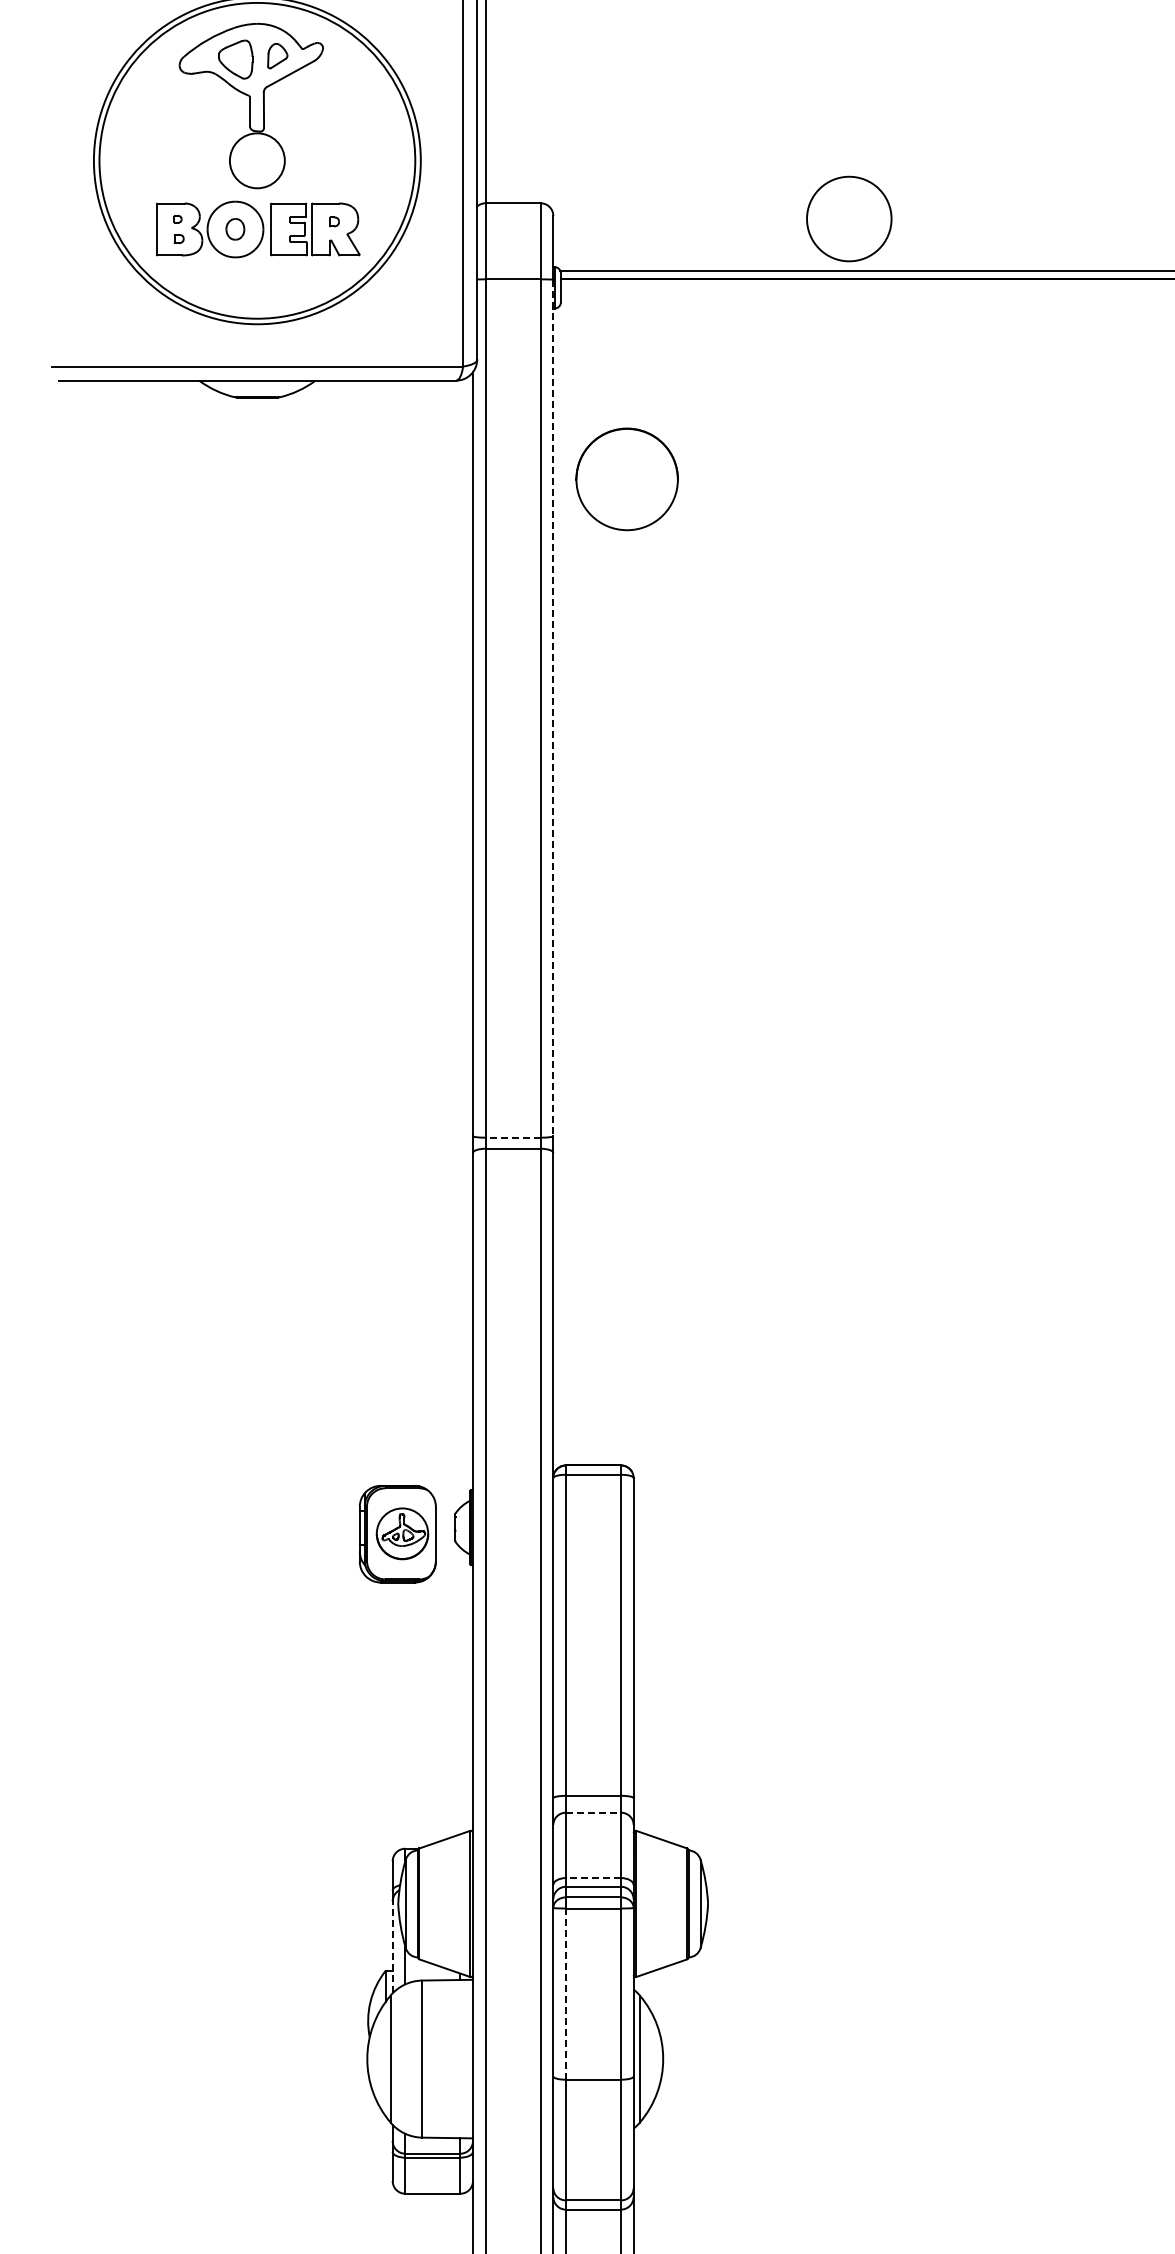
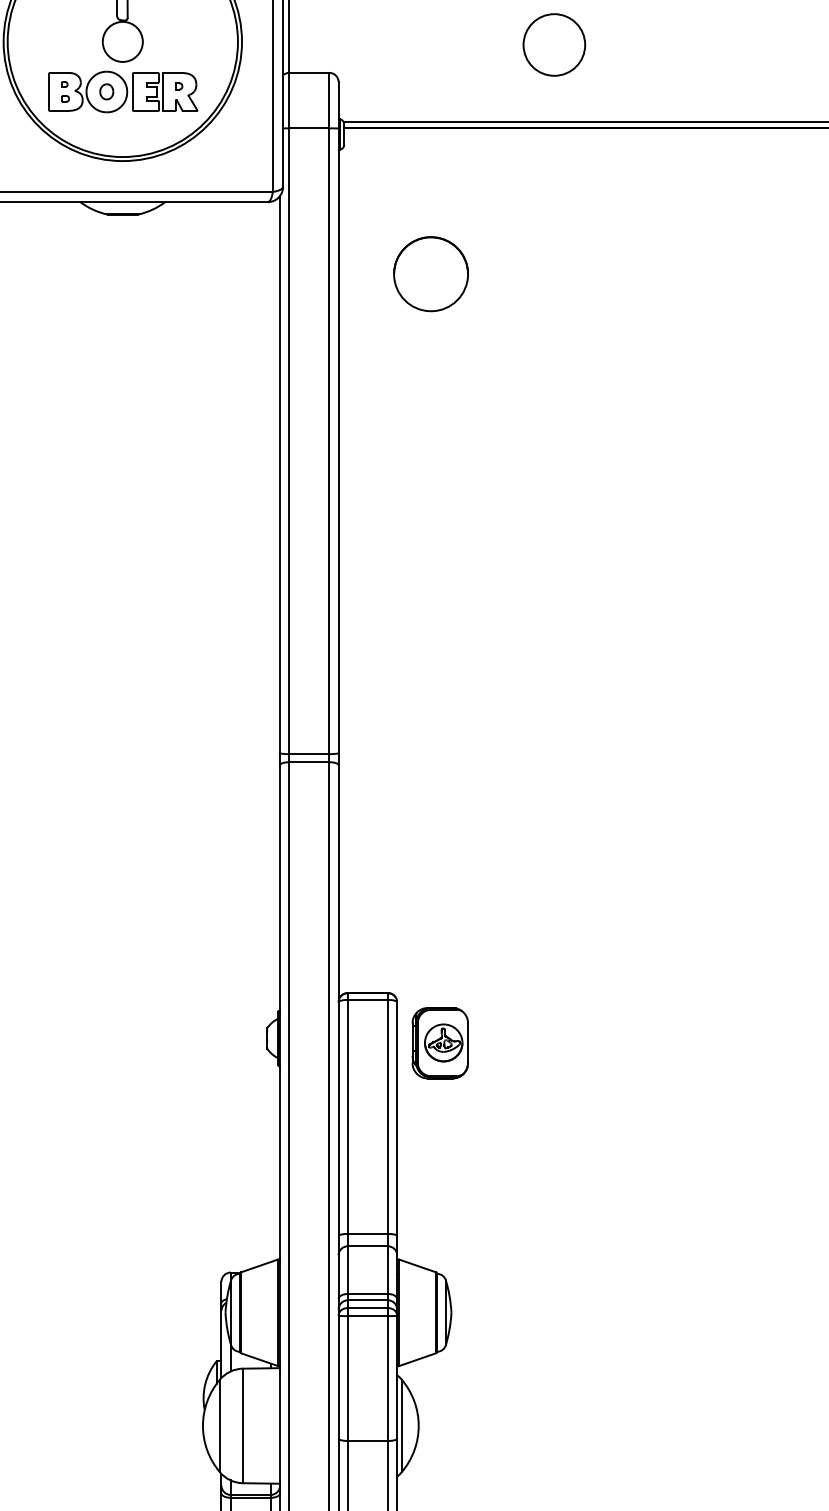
circle: (849, 218) -> (554, 44), moved
part: (626, 479) -> (430, 274), moved
line: (553, 708) -> (338, 441), dashed -> solid
line: (512, 1137) -> (308, 754), dashed -> solid
part: (397, 1534) -> (440, 1043), moved
line: (594, 1812) -> (368, 1246), dashed -> solid
line: (593, 1878) -> (367, 1294), dashed -> solid
line: (392, 1947) -> (221, 1344), dashed -> solid
line: (566, 1994) -> (348, 1378), dashed -> solid

